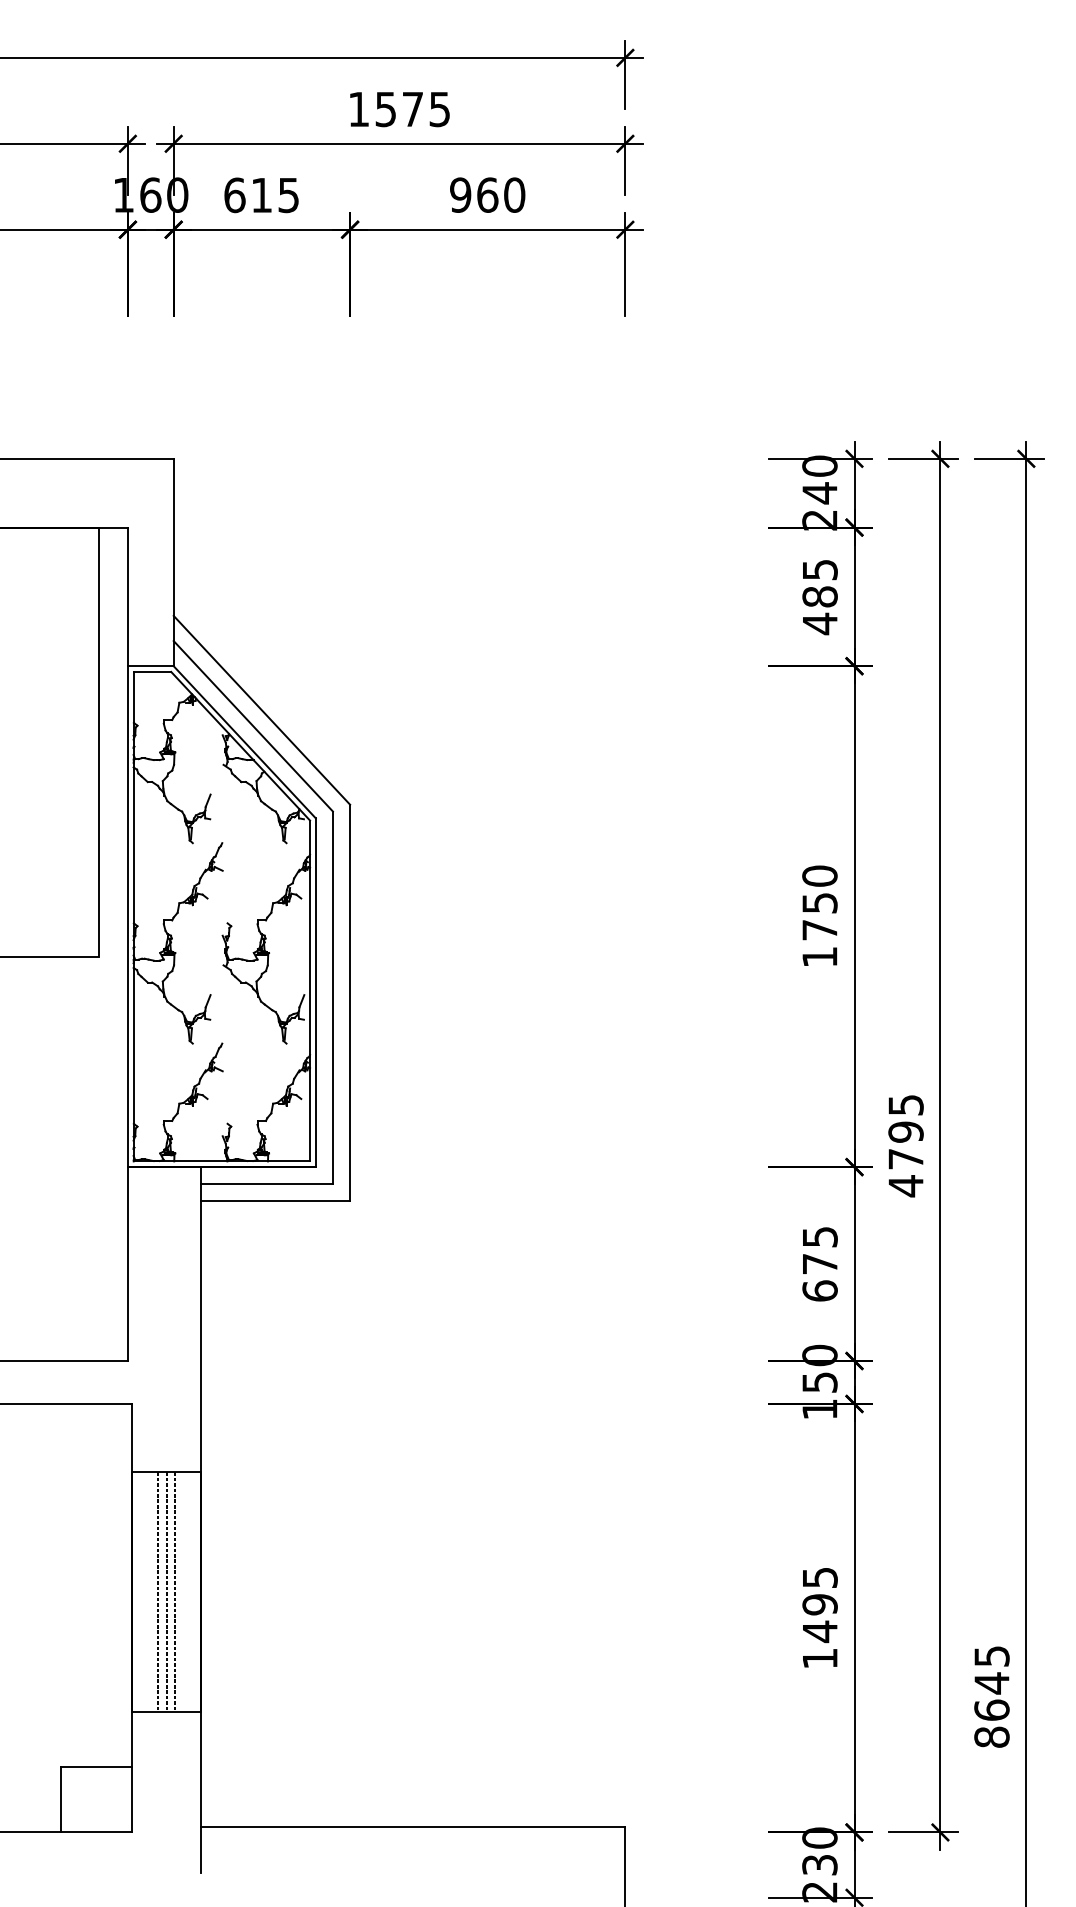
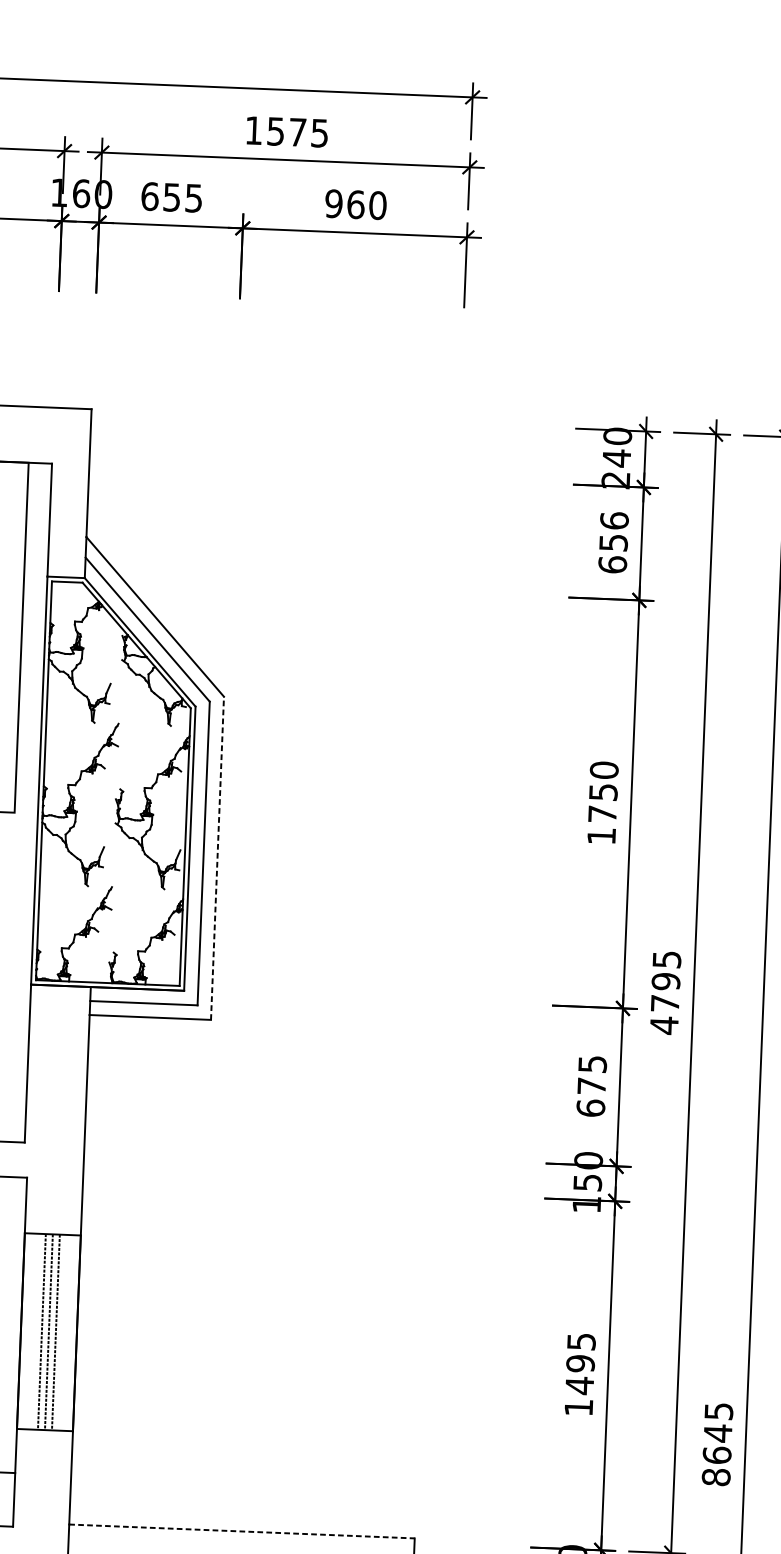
text: (261, 195) -> (171, 197), 615 -> 655
text: (819, 597) -> (613, 543), 485 -> 656
line: (350, 1002) -> (217, 857), solid -> dashed
line: (413, 1827) -> (242, 1531), solid -> dashed

